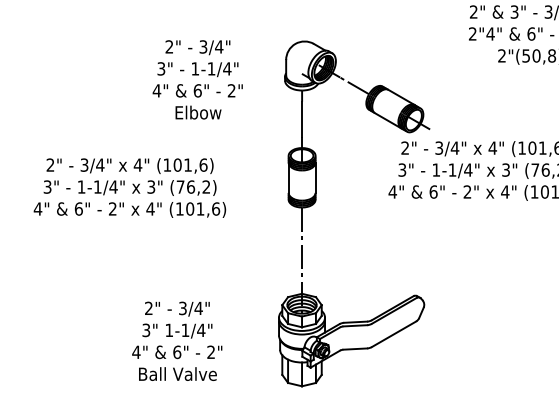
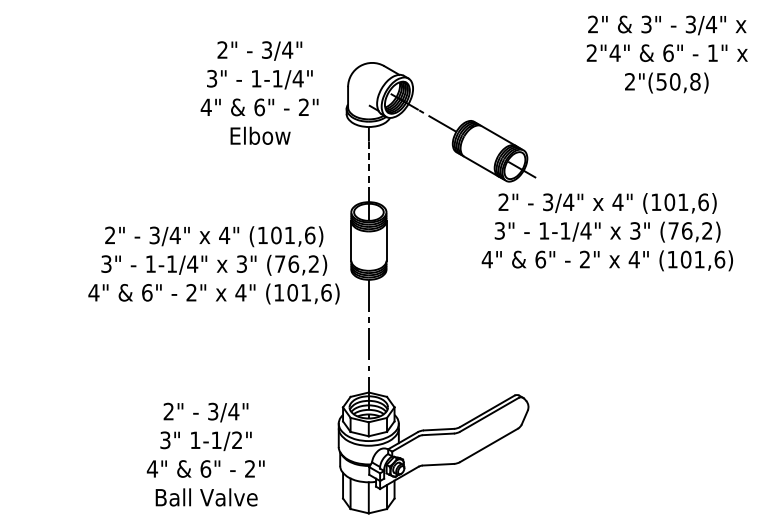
text: (197, 79) -> (259, 92), moved
line: (301, 120) -> (368, 165), solid -> dashed
text: (129, 188) -> (213, 265), moved
text: (200, 329) -> (236, 439), 1-1/4" -> 1-1/2"

